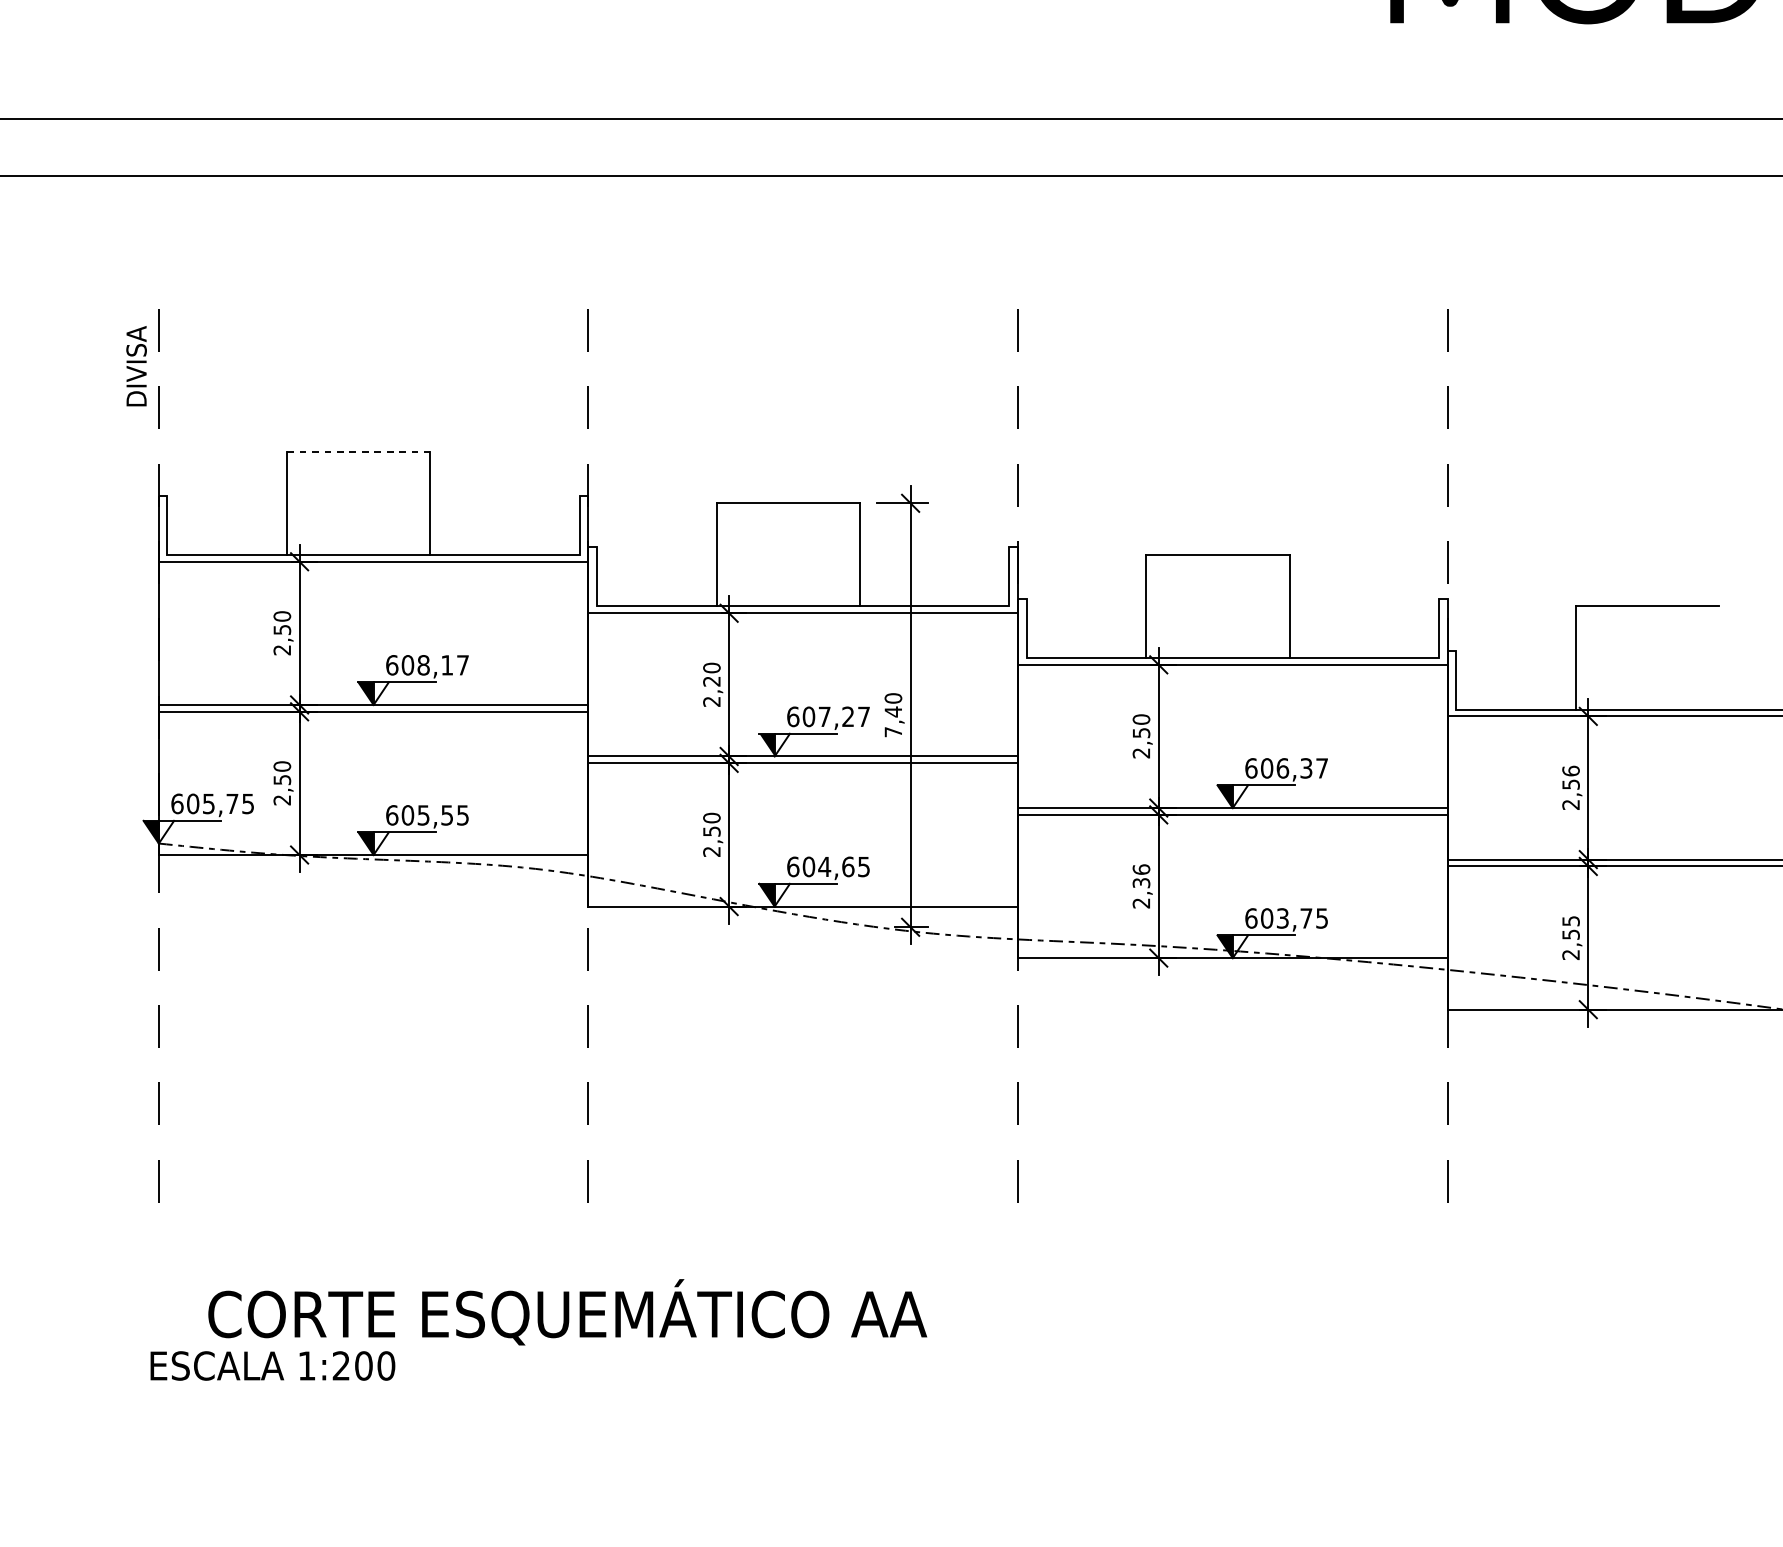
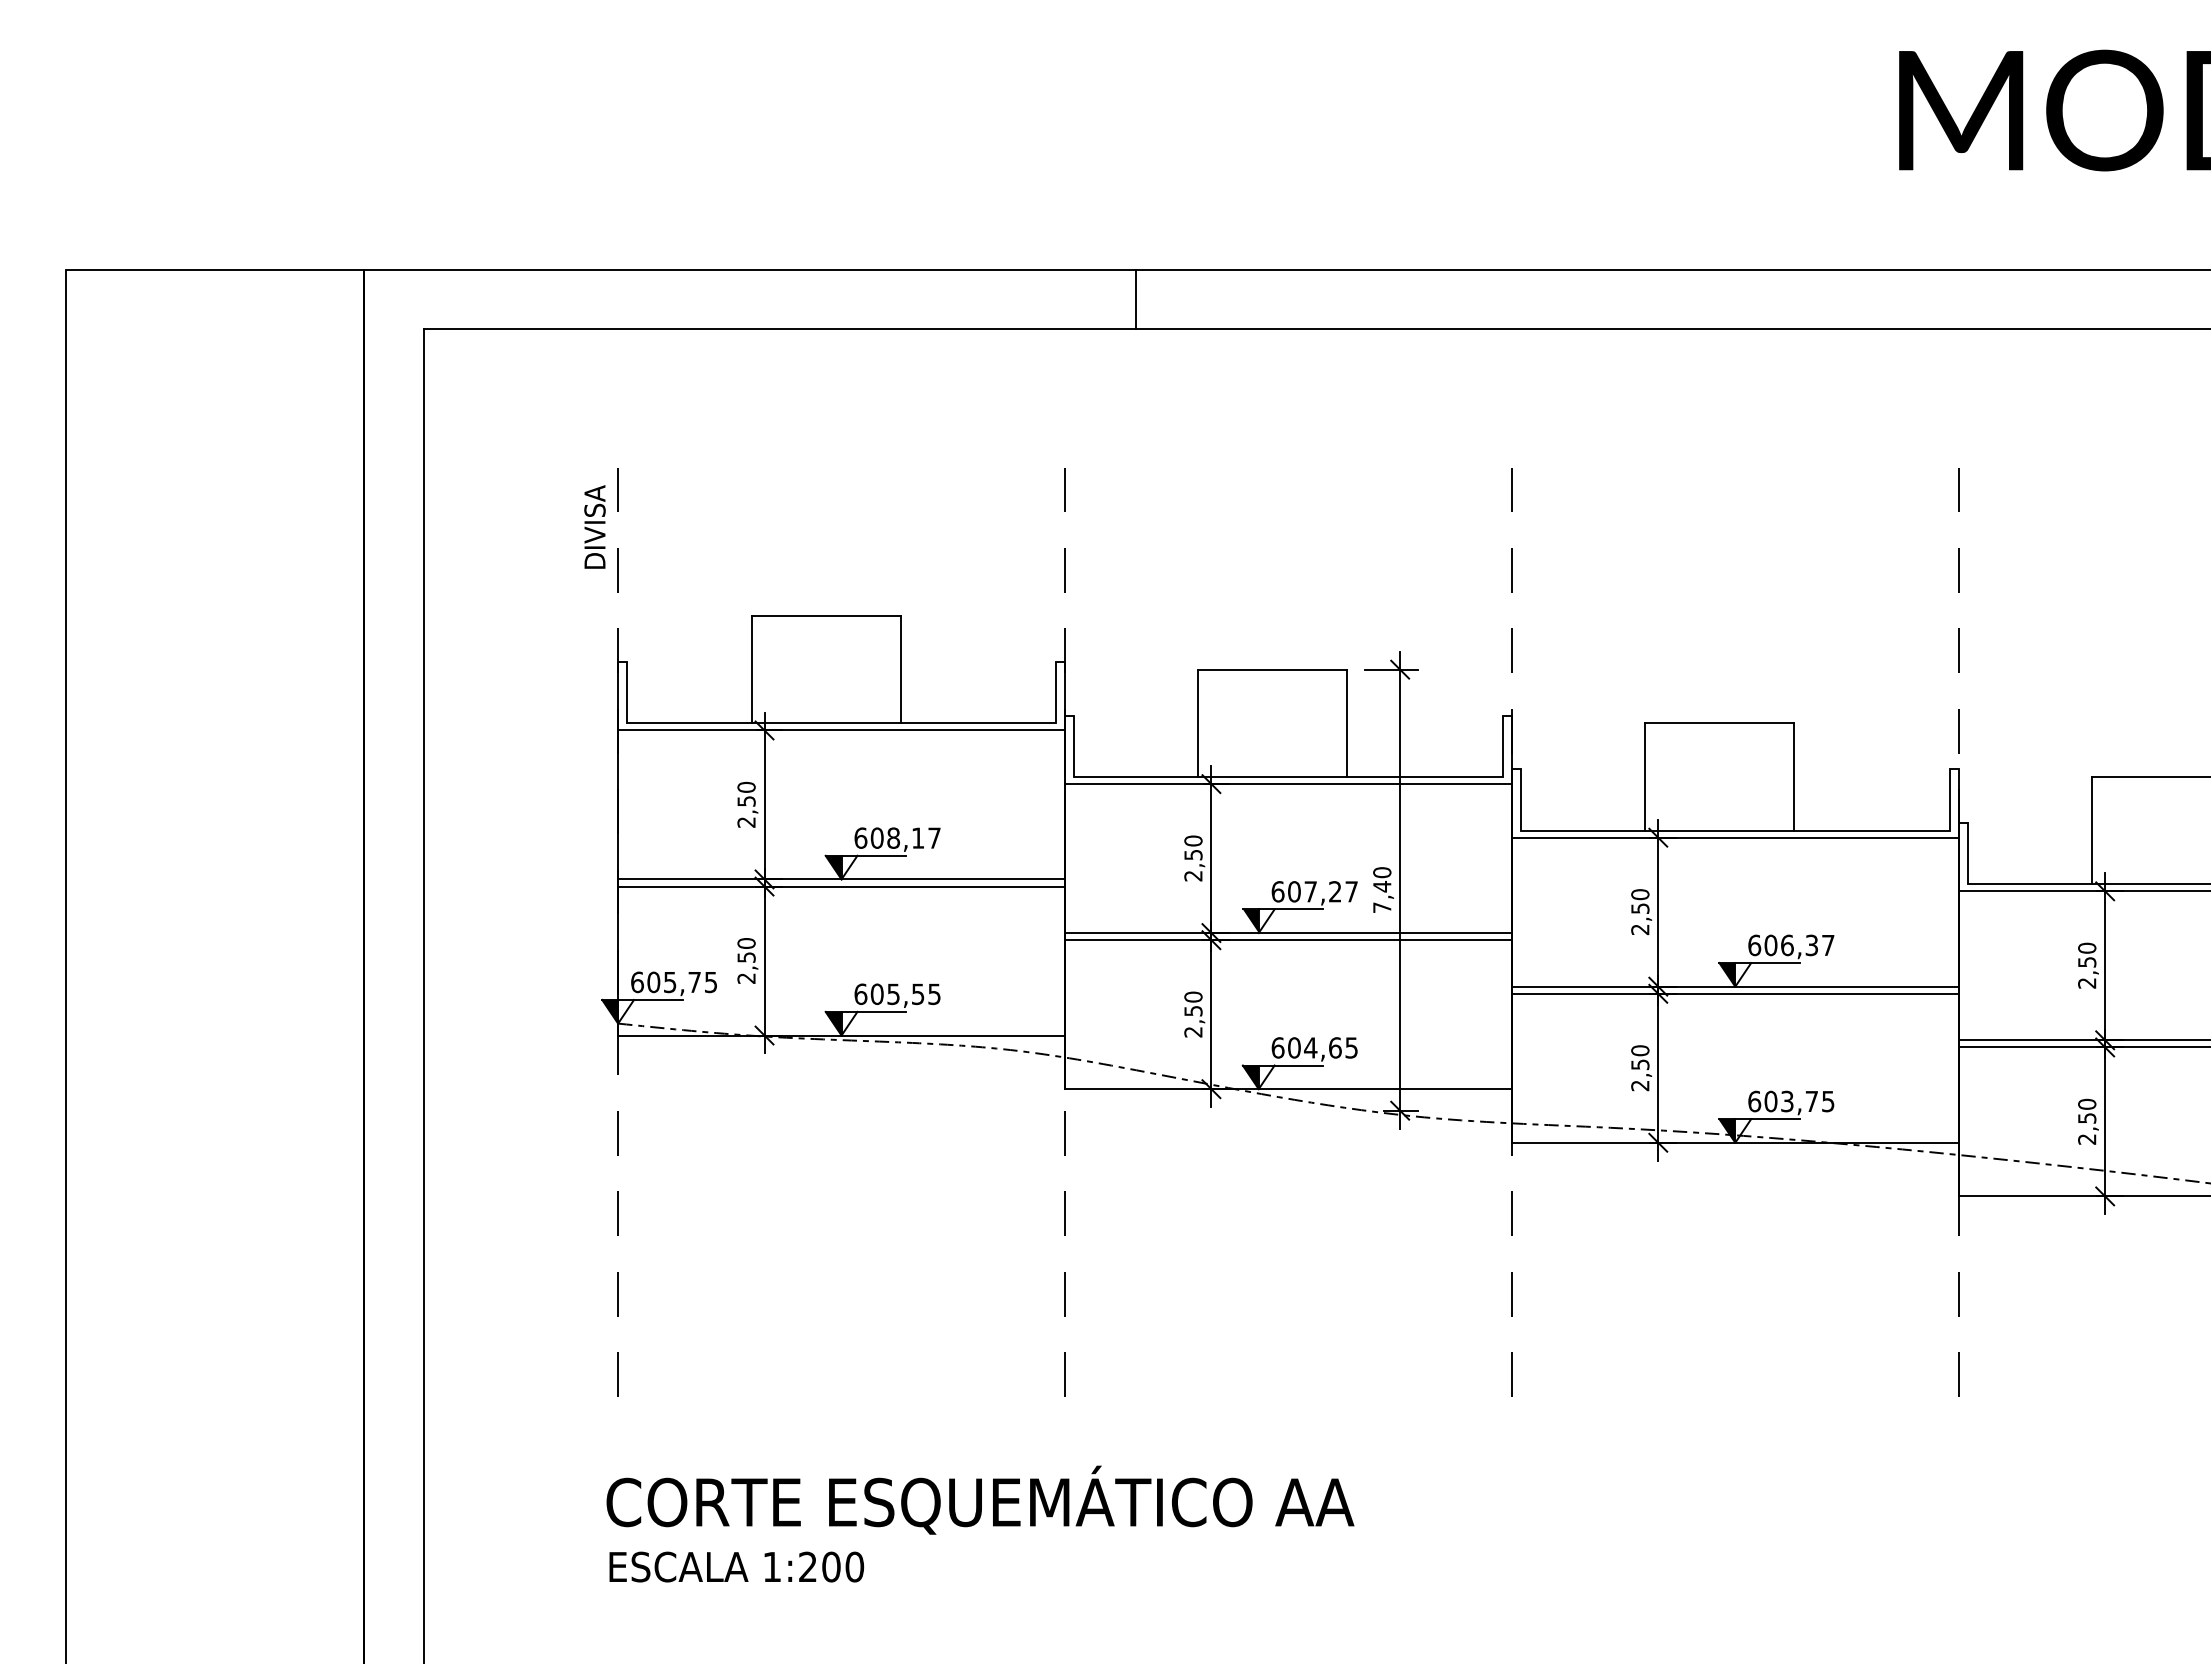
line: (657, 147) -> (1136, 299), added
line: (359, 452) -> (826, 616), dashed -> solid
text: (711, 681) -> (1193, 855), 2,20 -> 2,50
text: (1571, 770) -> (2087, 947), 2,56 -> 2,50
text: (1141, 876) -> (1640, 1057), 2,36 -> 2,50
text: (1571, 920) -> (2087, 1103), 2,55 -> 2,50
text: (567, 1311) -> (980, 1499), moved

